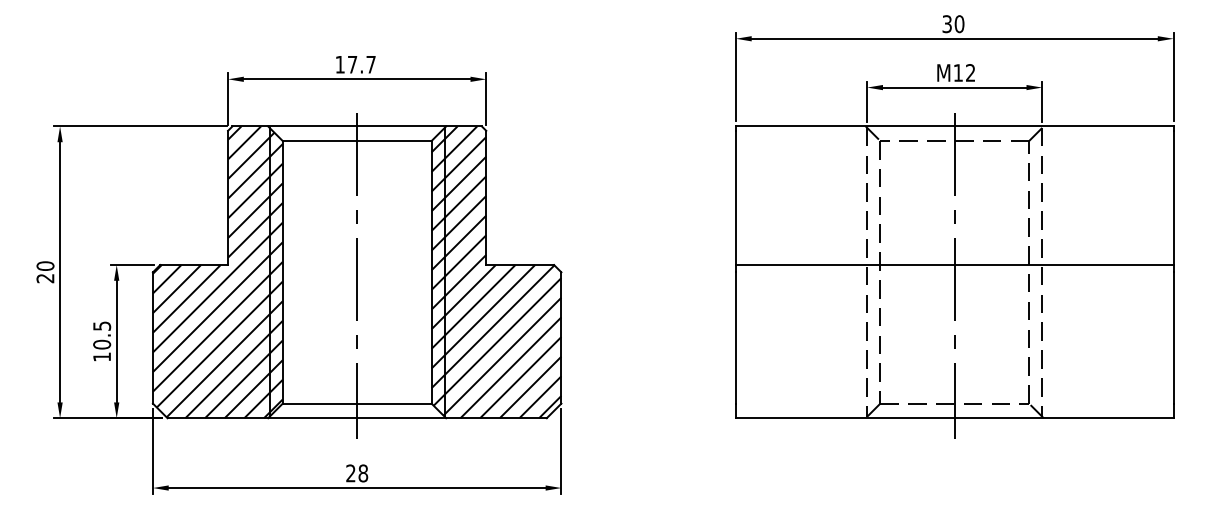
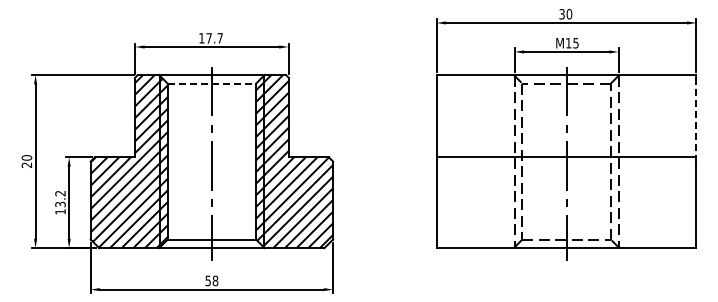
text: (969, 73) -> (575, 43), M12 -> M15
line: (358, 140) -> (212, 83), solid -> dashed
line: (1173, 198) -> (696, 117), solid -> dashed
text: (102, 334) -> (60, 198), 10.5 -> 13.2
text: (349, 472) -> (207, 280), 28 -> 58

